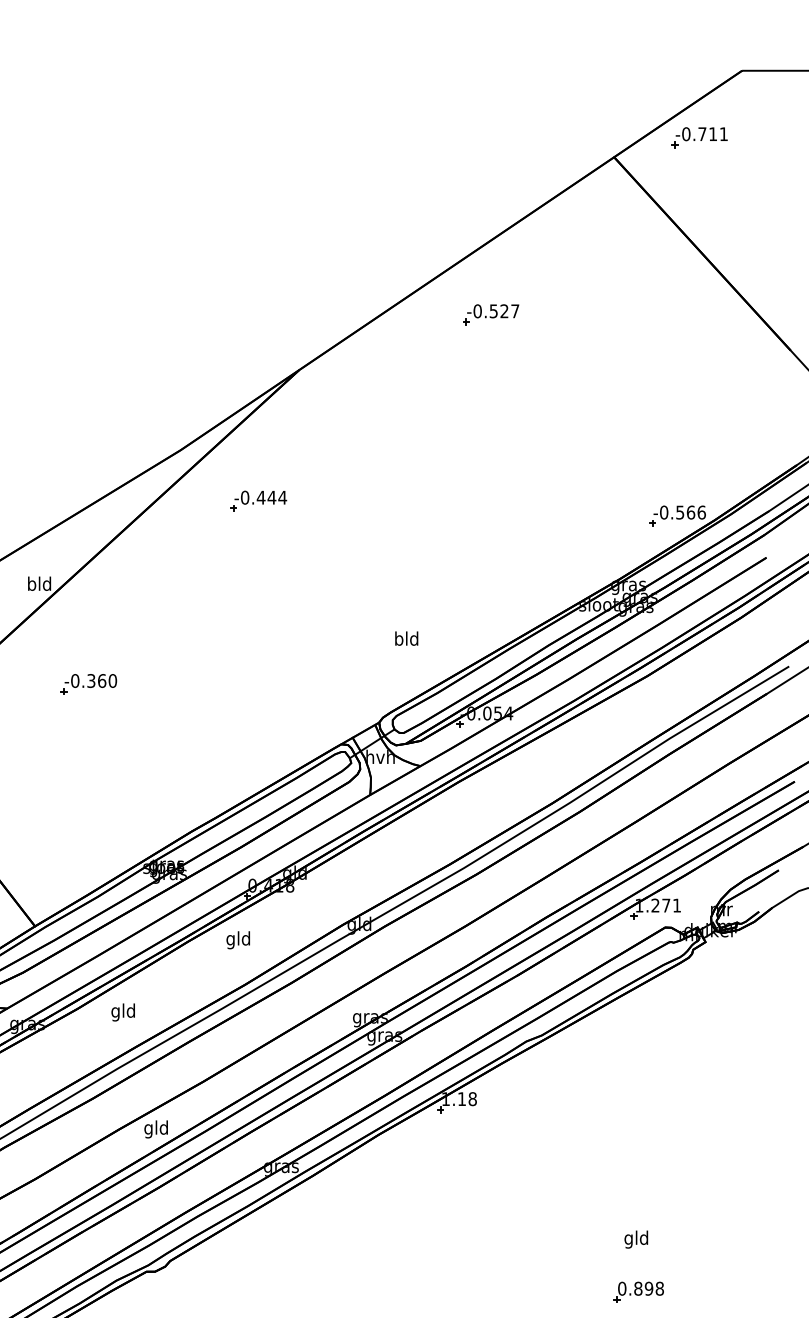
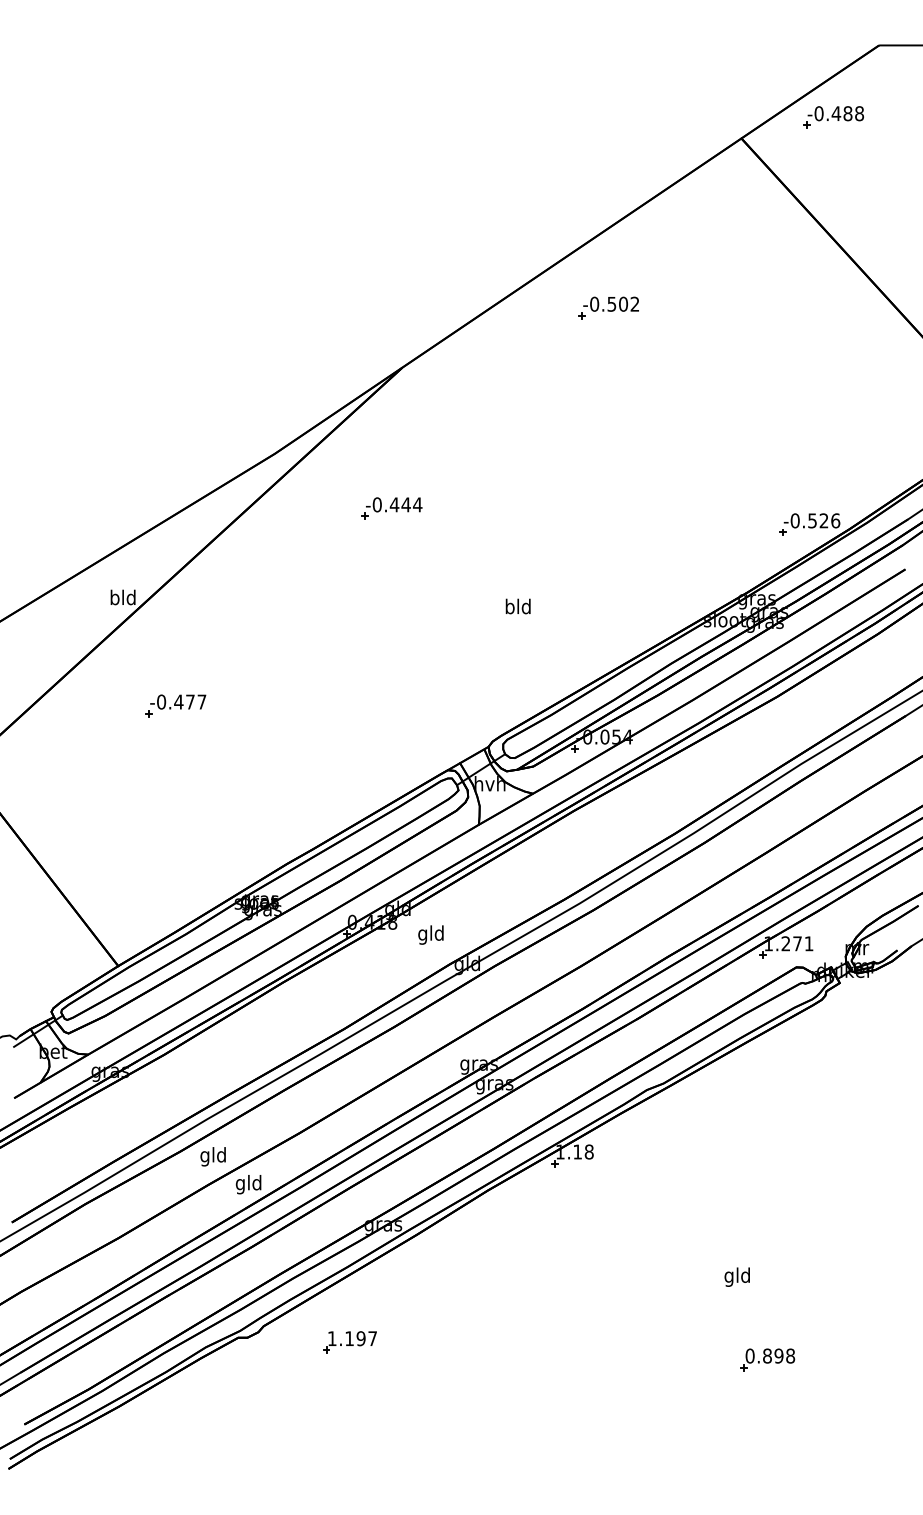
text: (712, 134) -> (847, 113), -0.711 -> -0.488
text: (510, 310) -> (629, 303), -0.527 -> -0.502
part: (258, 501) -> (391, 508), moved
text: (690, 512) -> (823, 520), -0.566 -> -0.526
text: (406, 638) -> (517, 606), moved
text: (102, 680) -> (190, 701), -0.360 -> -0.477
text: (237, 939) -> (430, 934), moved
text: (122, 1012) -> (212, 1156), moved
text: (635, 1238) -> (736, 1276), moved
part: (249, 1276) -> (349, 1342), added

